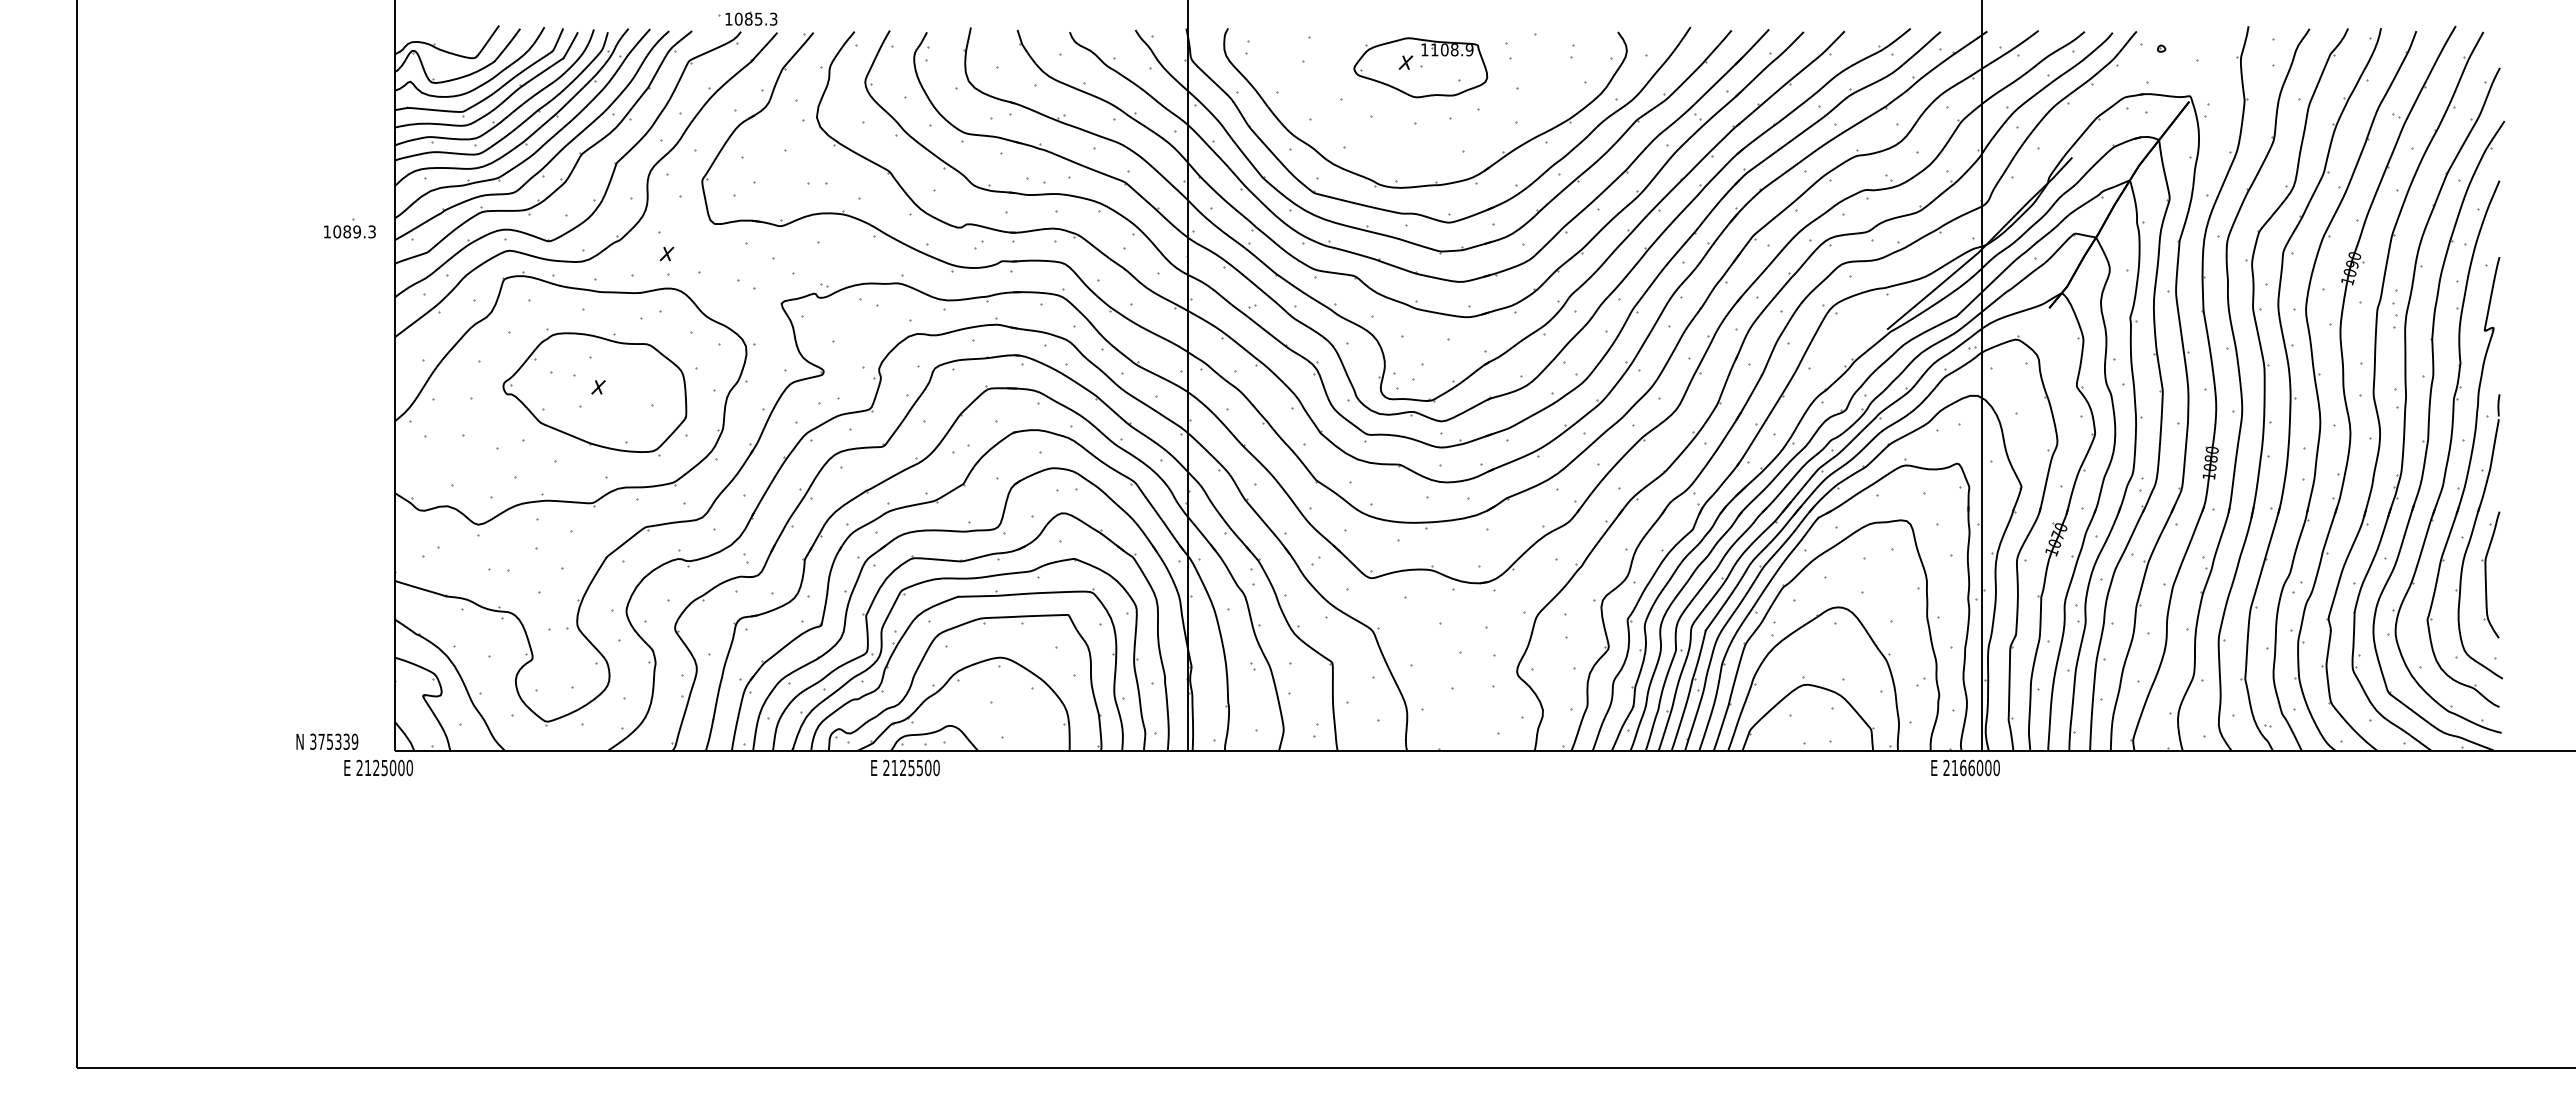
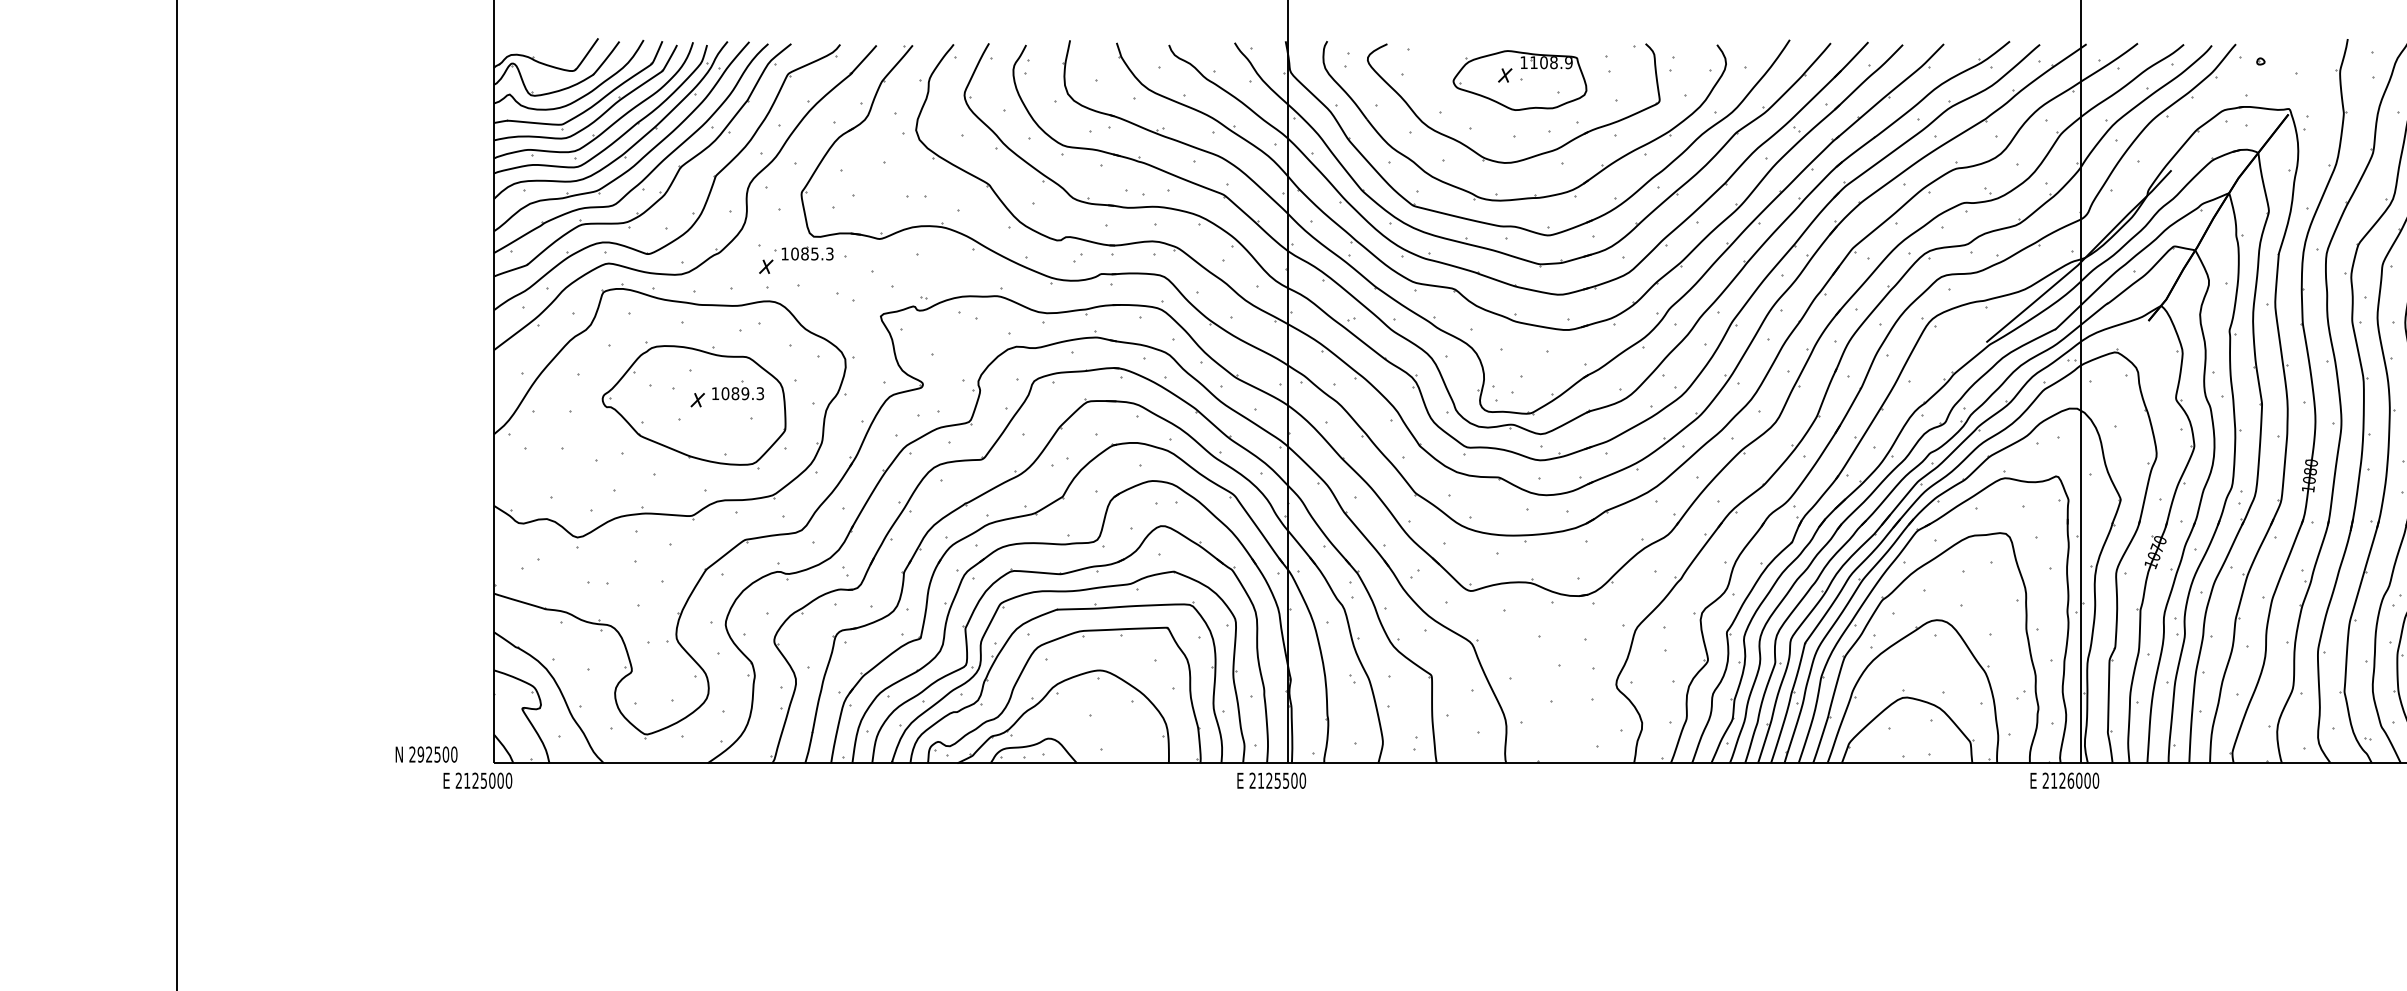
part: (747, 18) -> (803, 253), moved
part: (1431, 143) -> (1530, 156), added
part: (349, 228) -> (737, 390), moved
text: (334, 741) -> (433, 754), 375339 -> 292500
text: (905, 767) -> (1271, 780), moved
text: (1963, 767) -> (2062, 780), 2166000 -> 2126000

